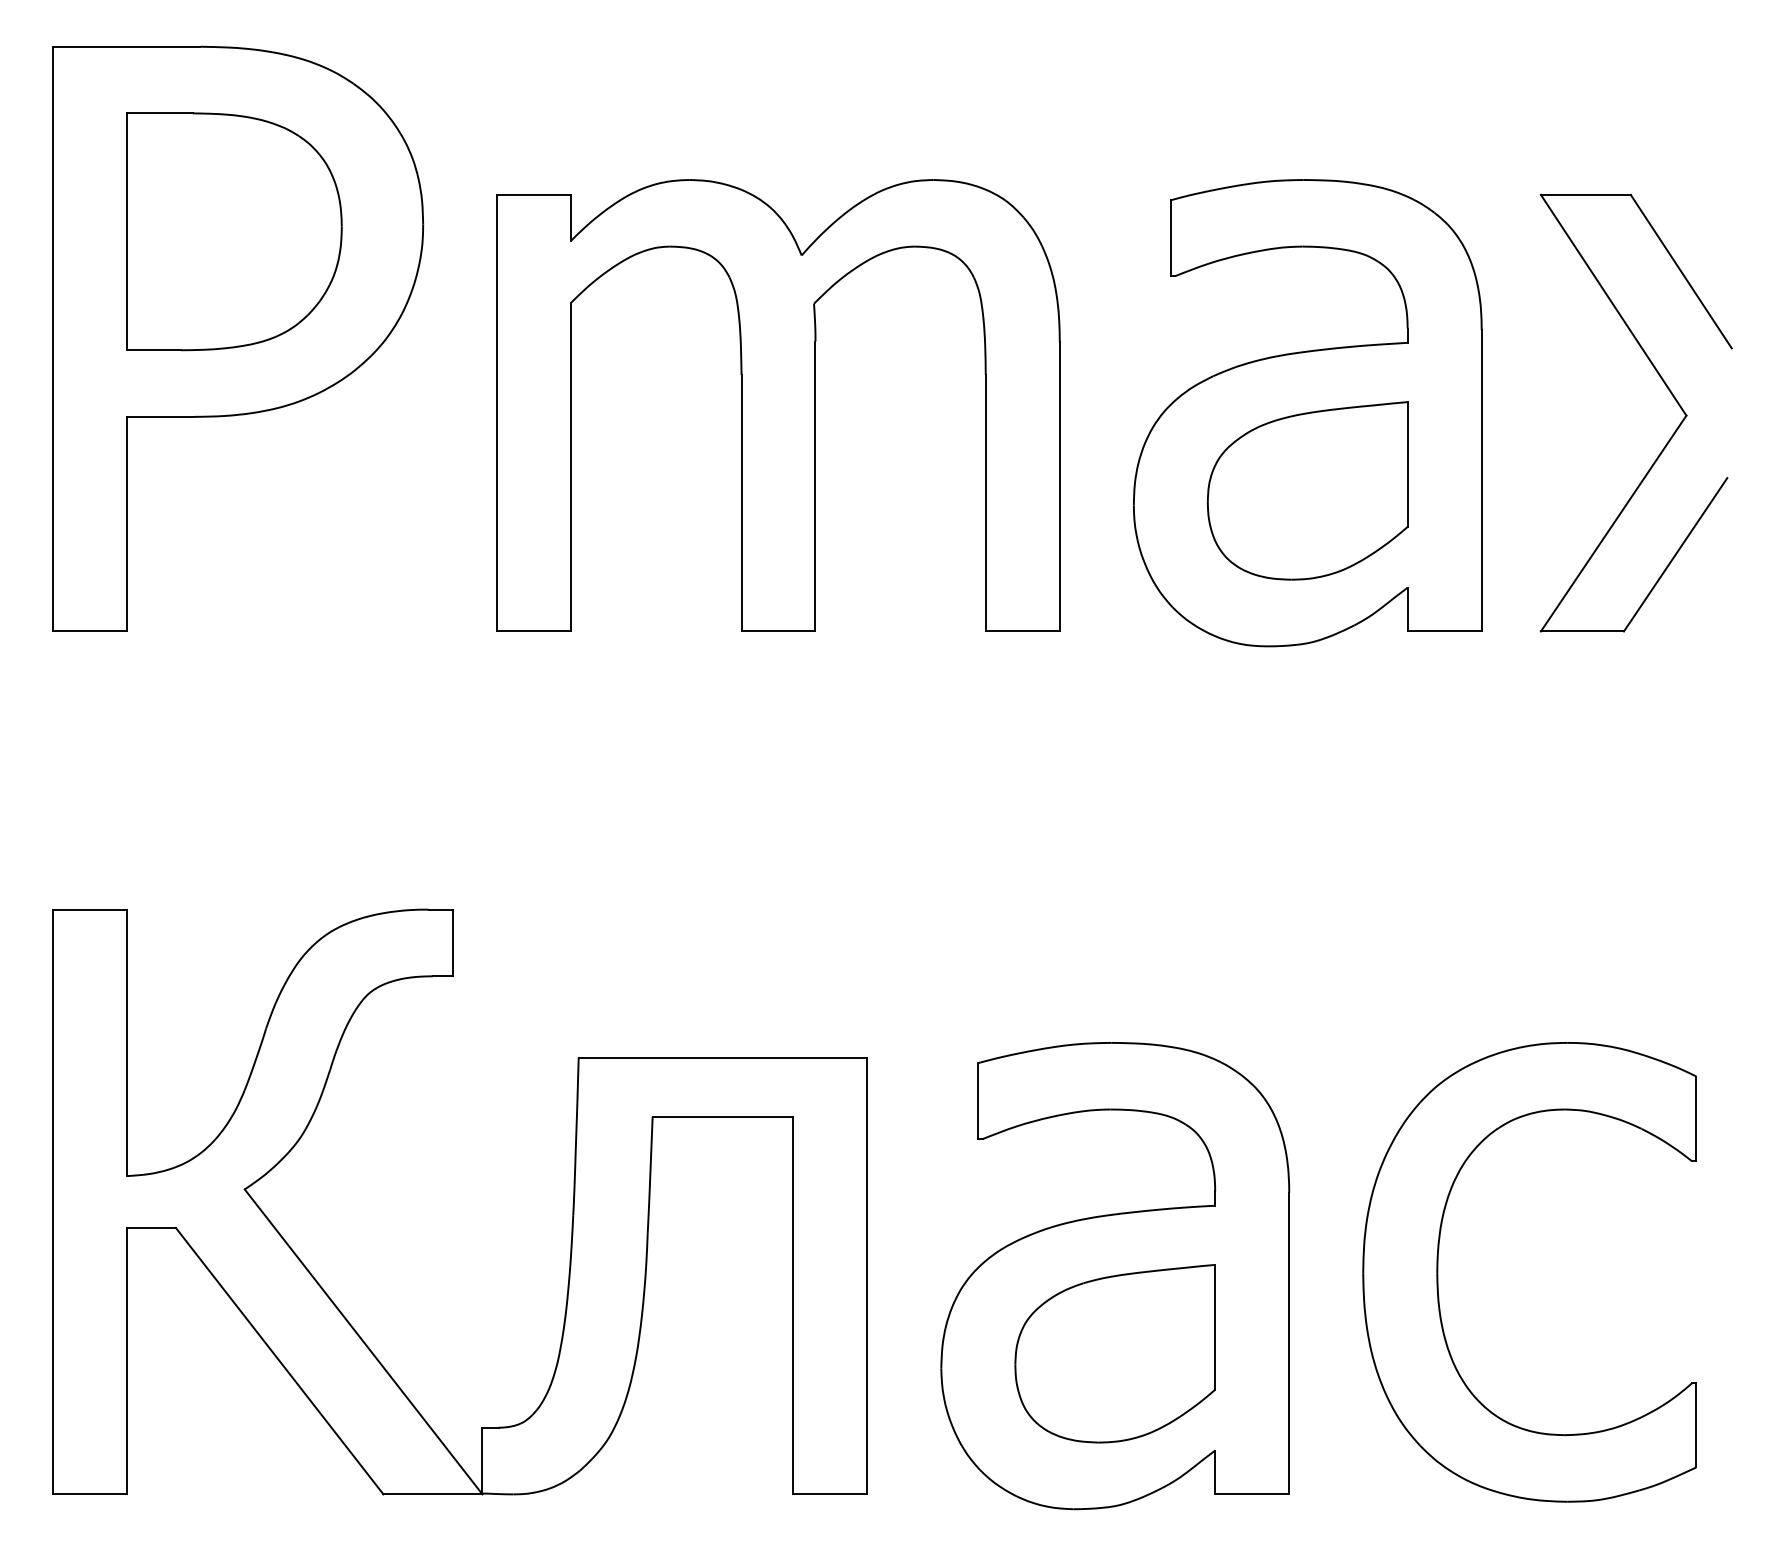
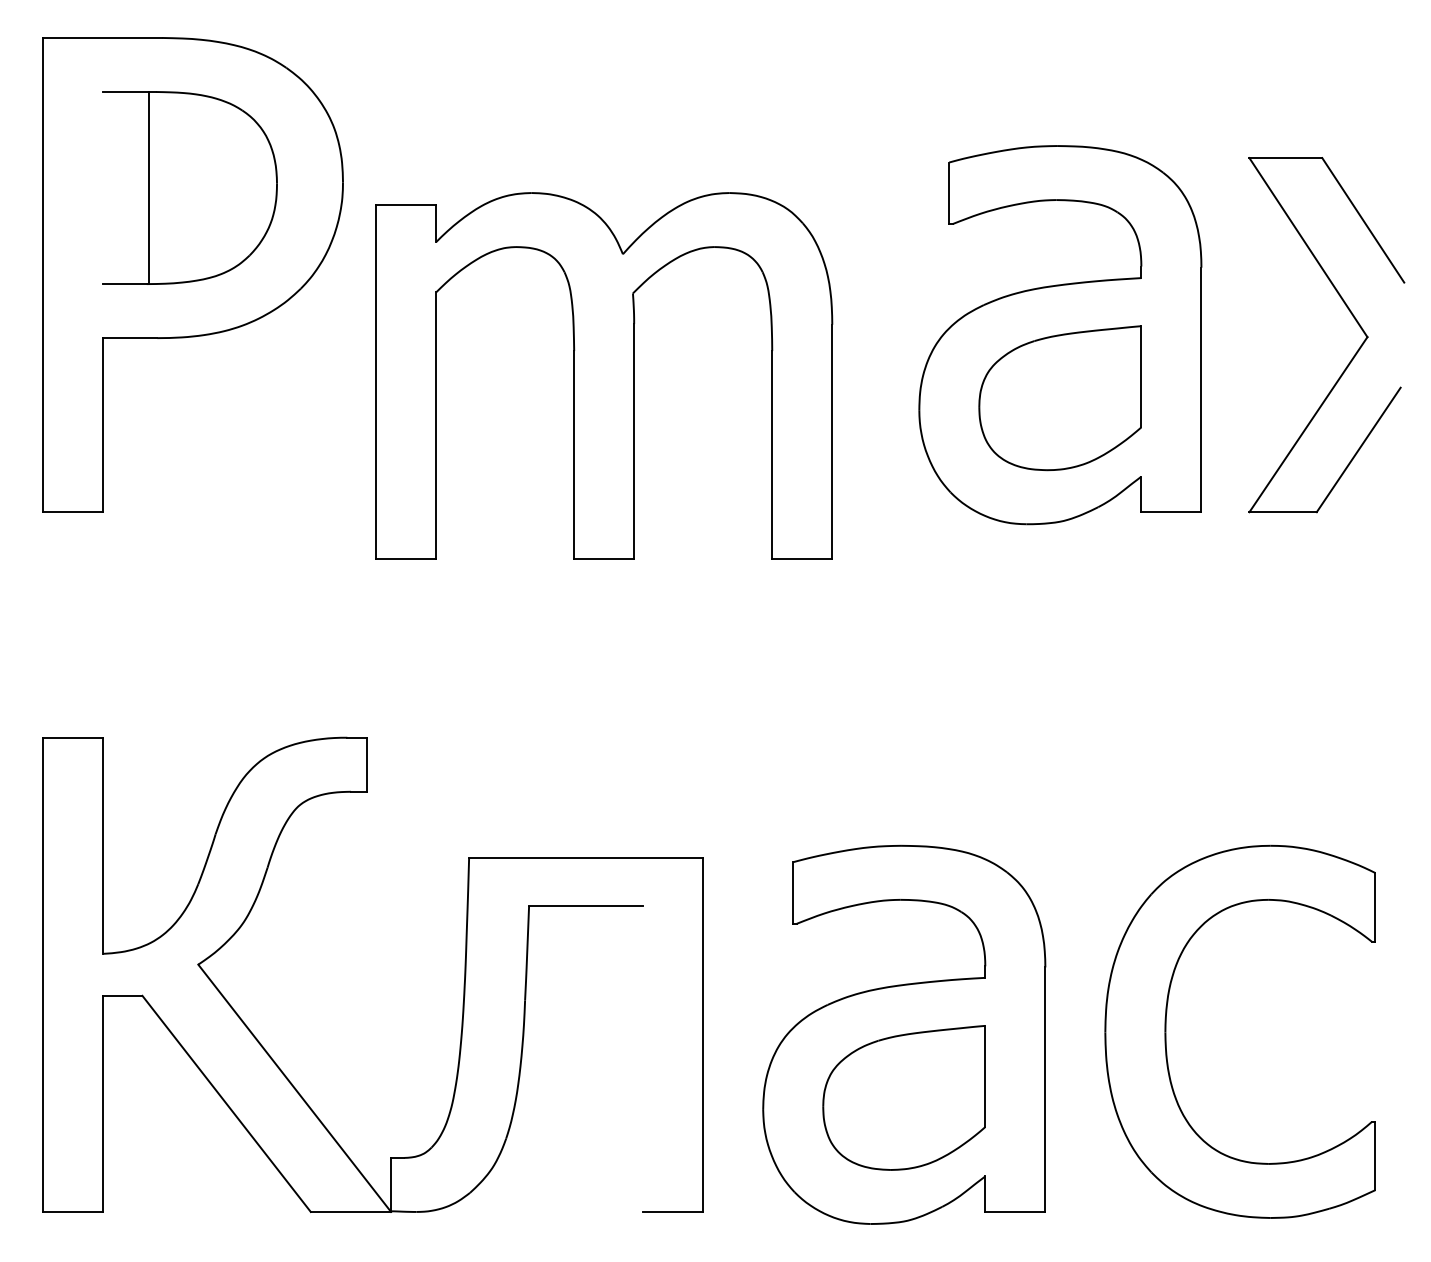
line: (126, 232) -> (148, 188), moved
part: (778, 404) -> (604, 375), moved
line: (793, 1305) -> (643, 1058), removed

